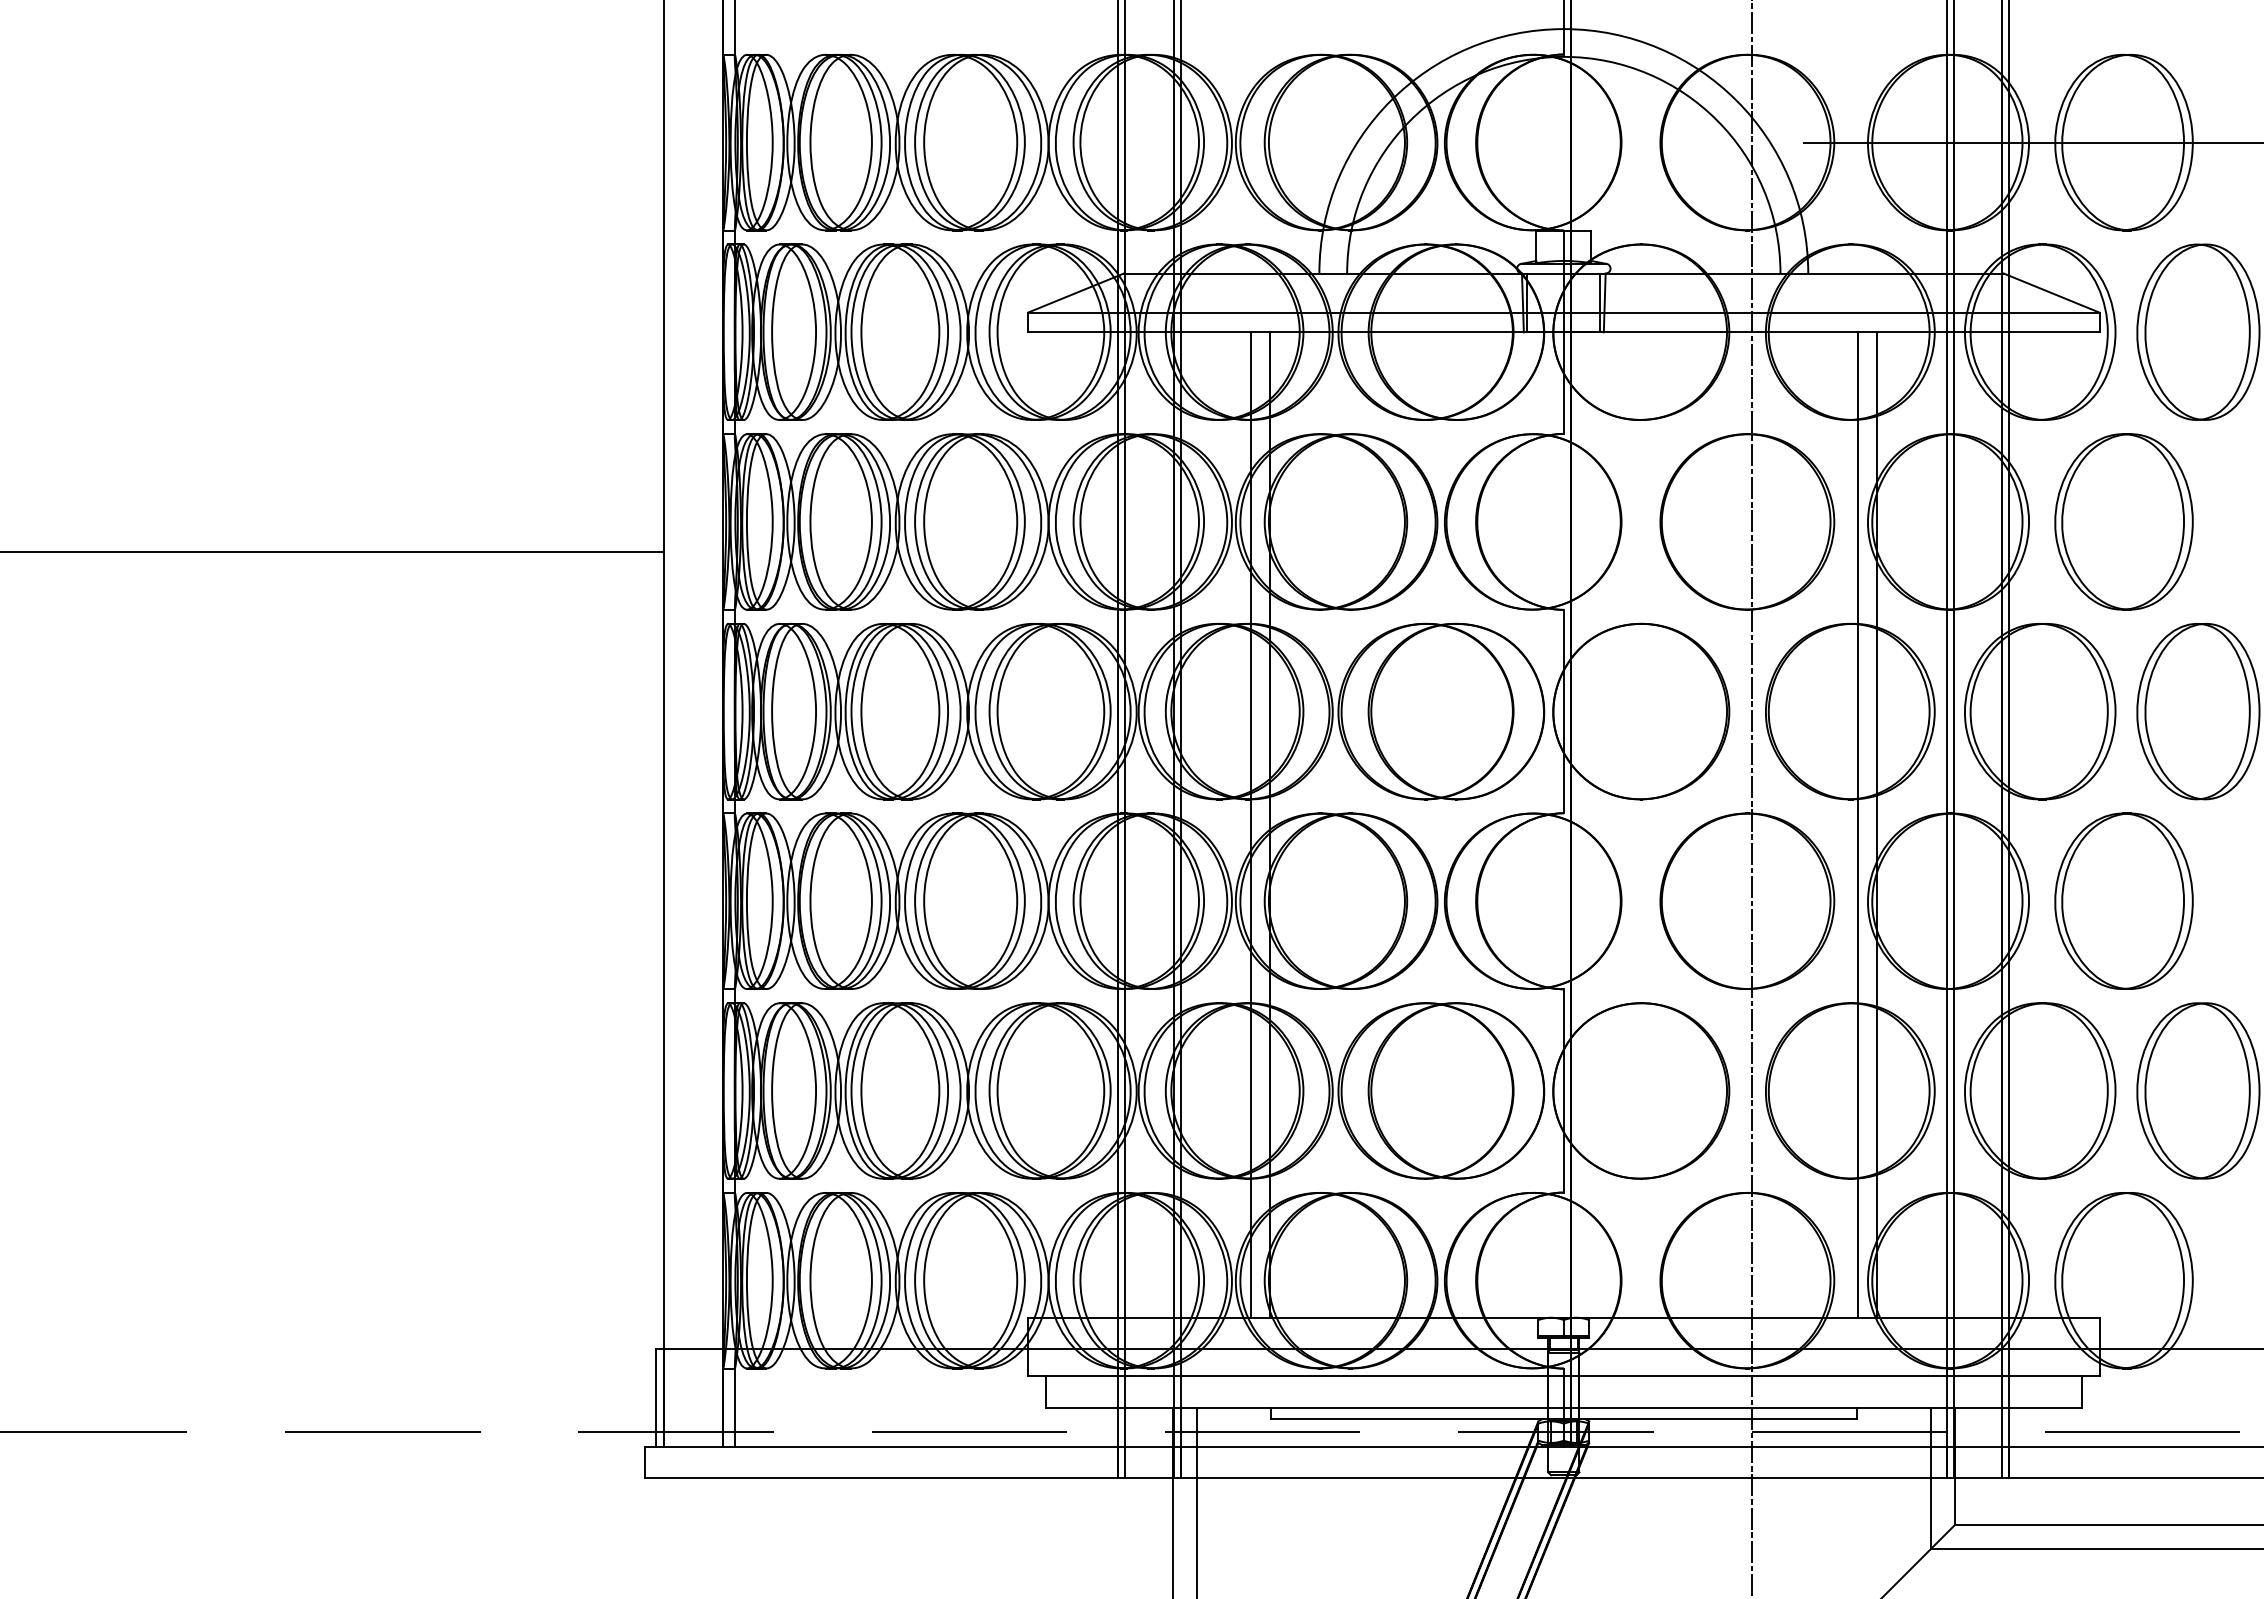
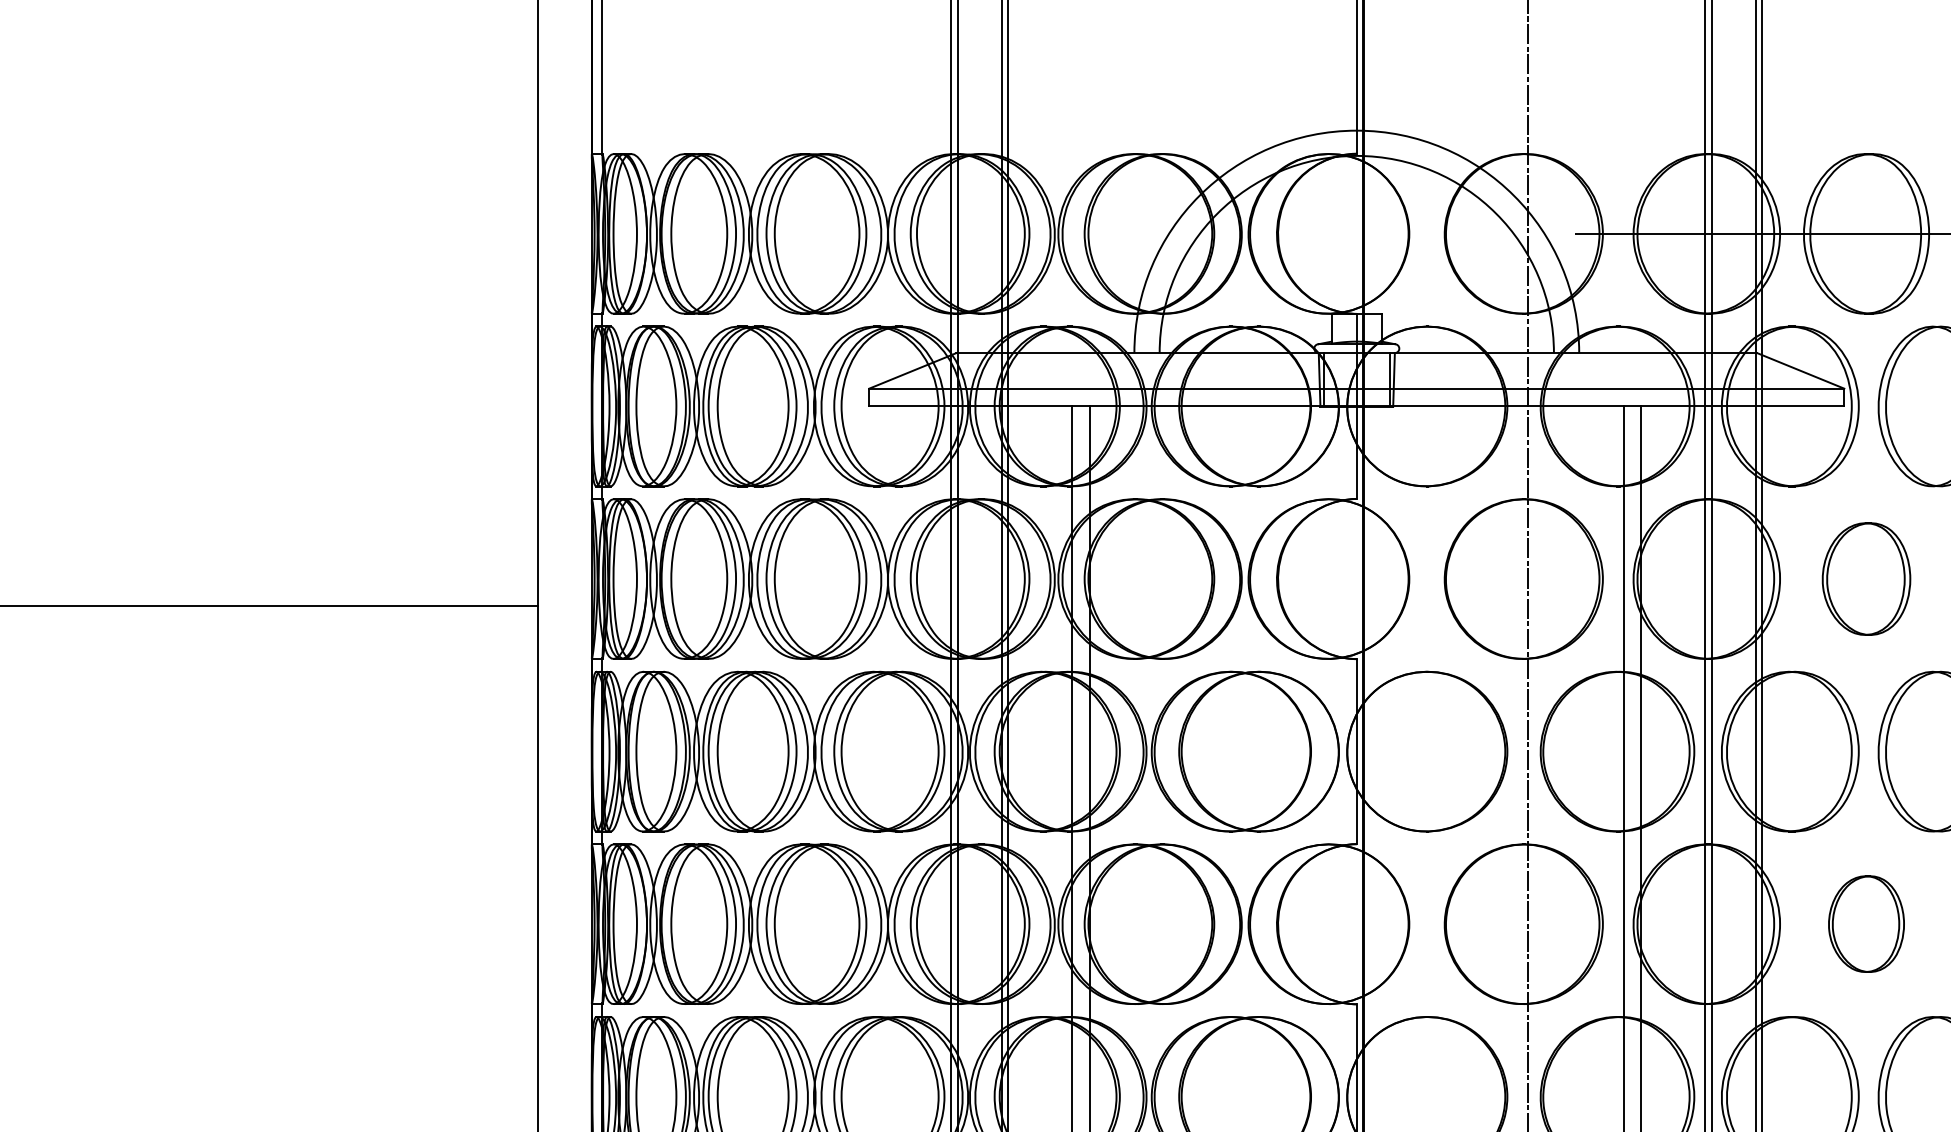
part: (2123, 521) -> (1866, 578), size x0.7
part: (2123, 900) -> (1866, 923), size x0.6

